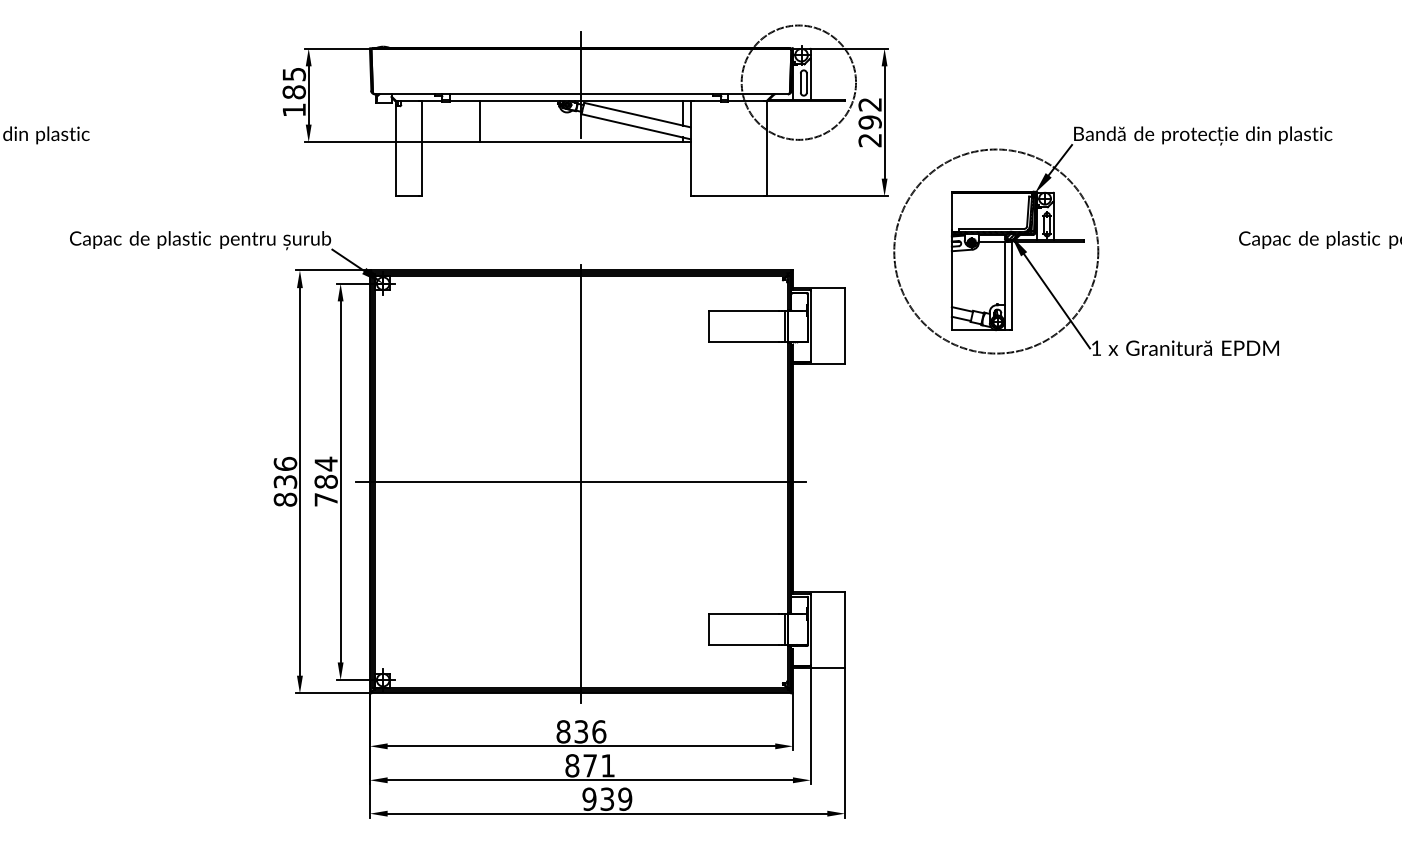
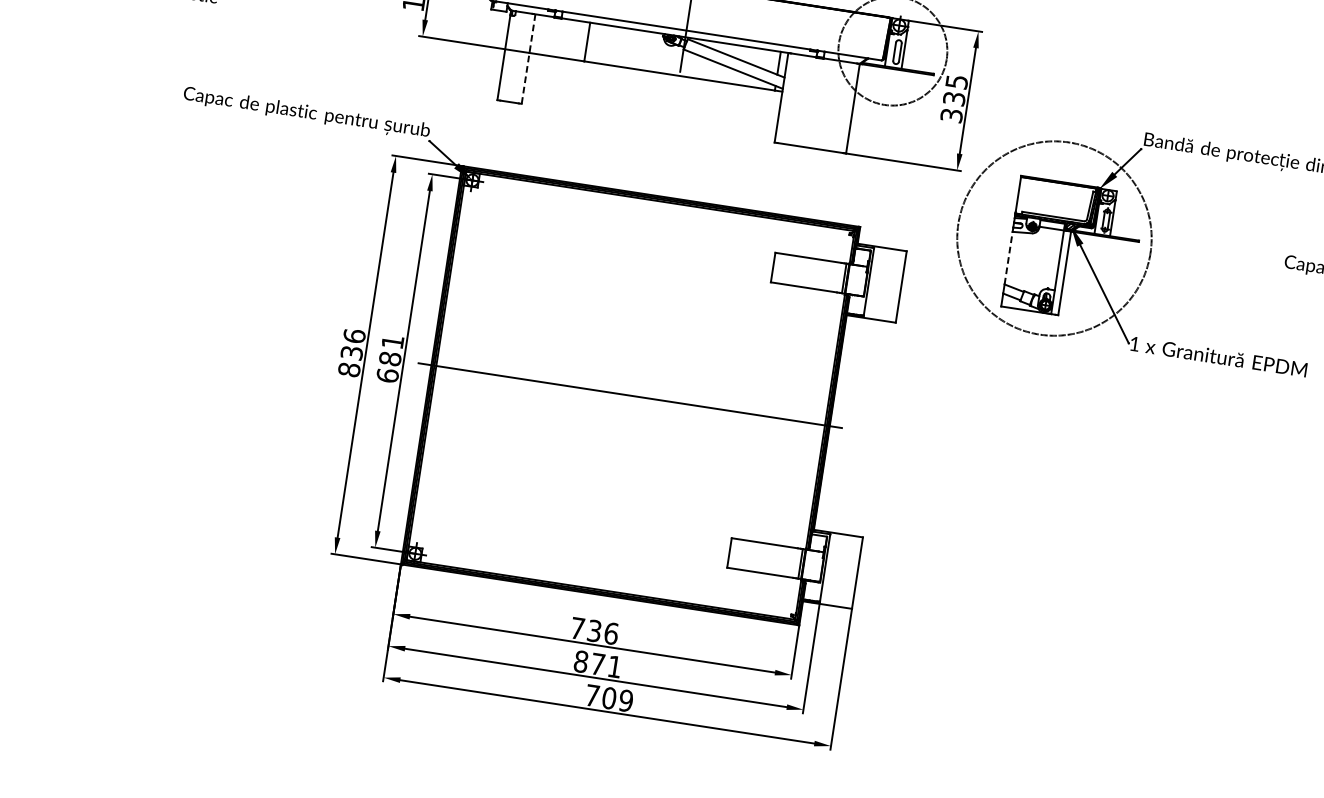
text: (869, 122) -> (953, 98), 292 -> 335
line: (422, 148) -> (529, 58), solid -> dashed
line: (951, 279) -> (1008, 258), solid -> dashed
text: (325, 481) -> (389, 358), 784 -> 681
line: (581, 483) -> (630, 397), removed
text: (563, 731) -> (577, 628), 836 -> 736
text: (598, 798) -> (601, 696), 939 -> 709

